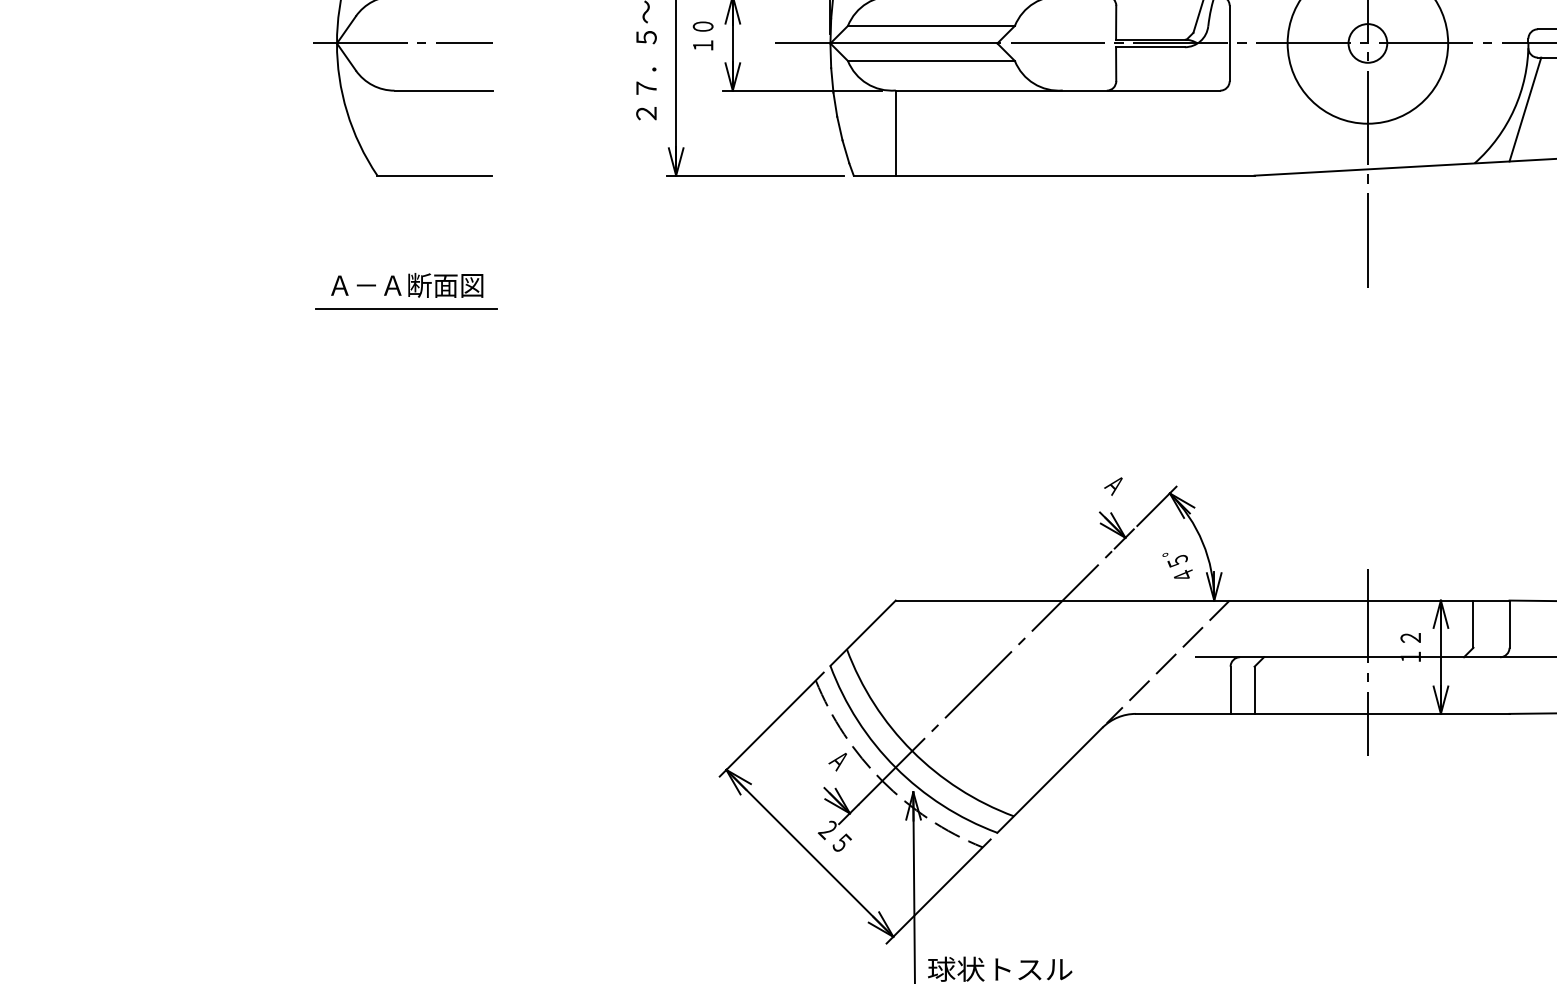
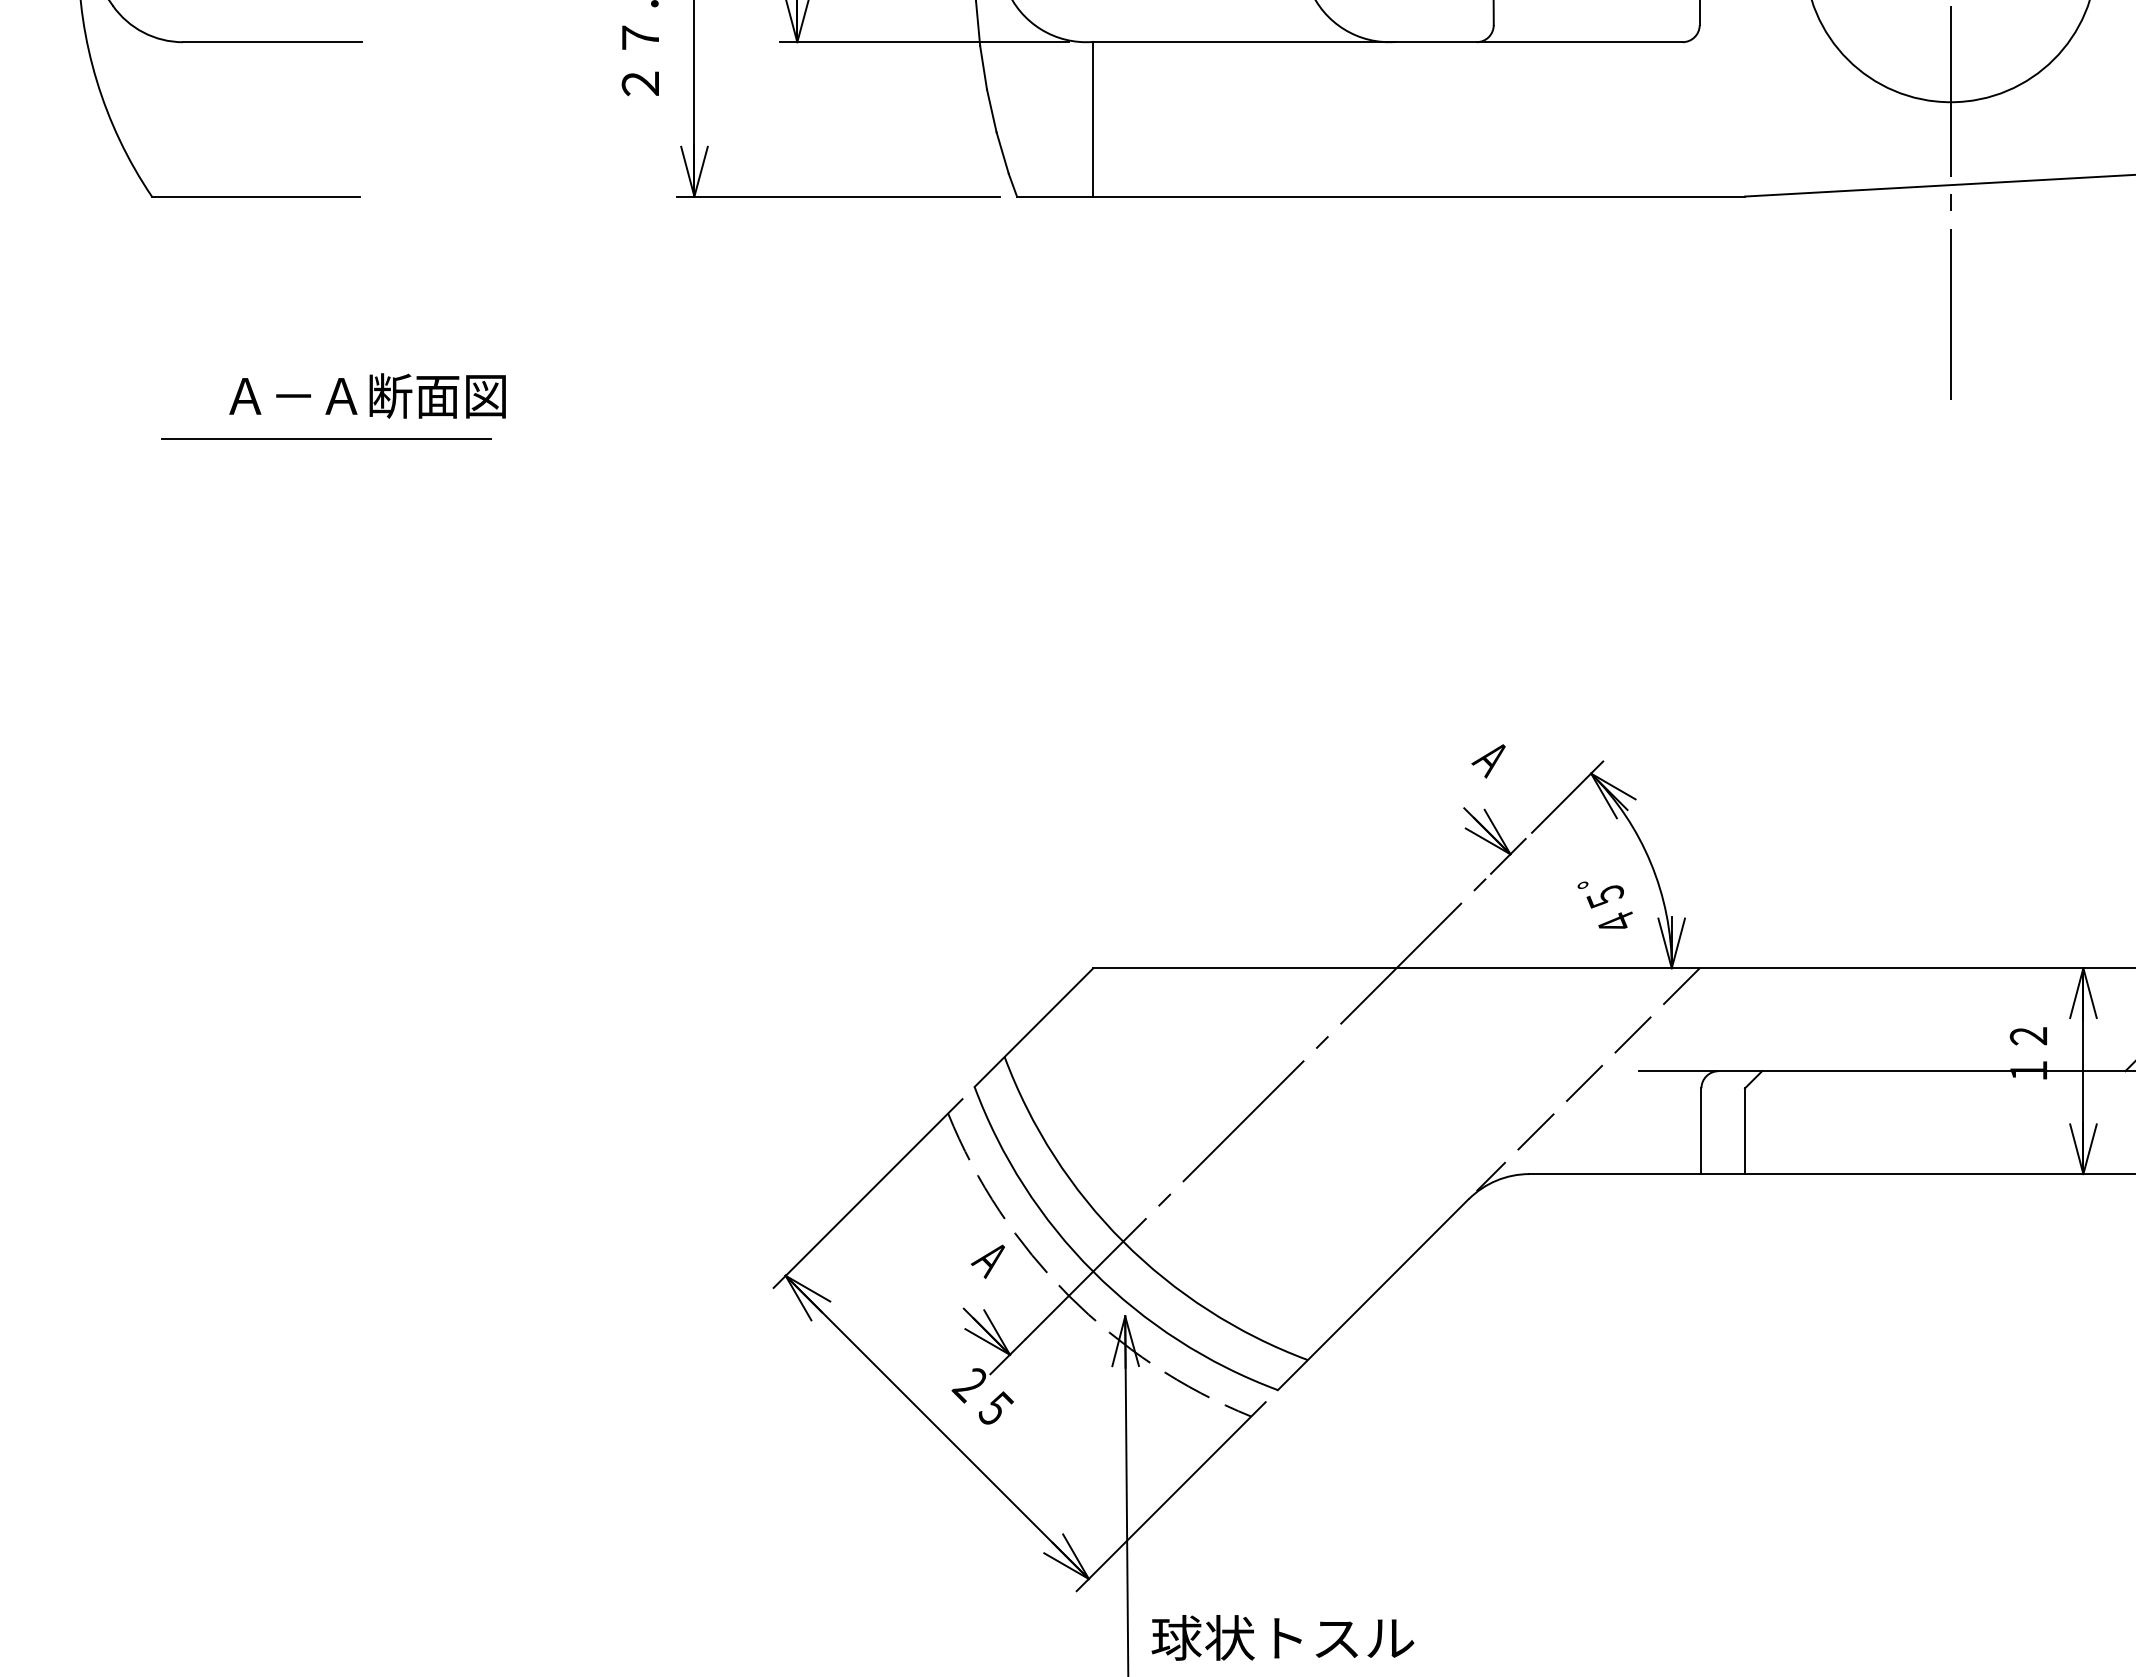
text: (407, 285) -> (368, 396), moved
line: (406, 308) -> (326, 437), moved
line: (1367, 661) -> (1950, 1078), removed

